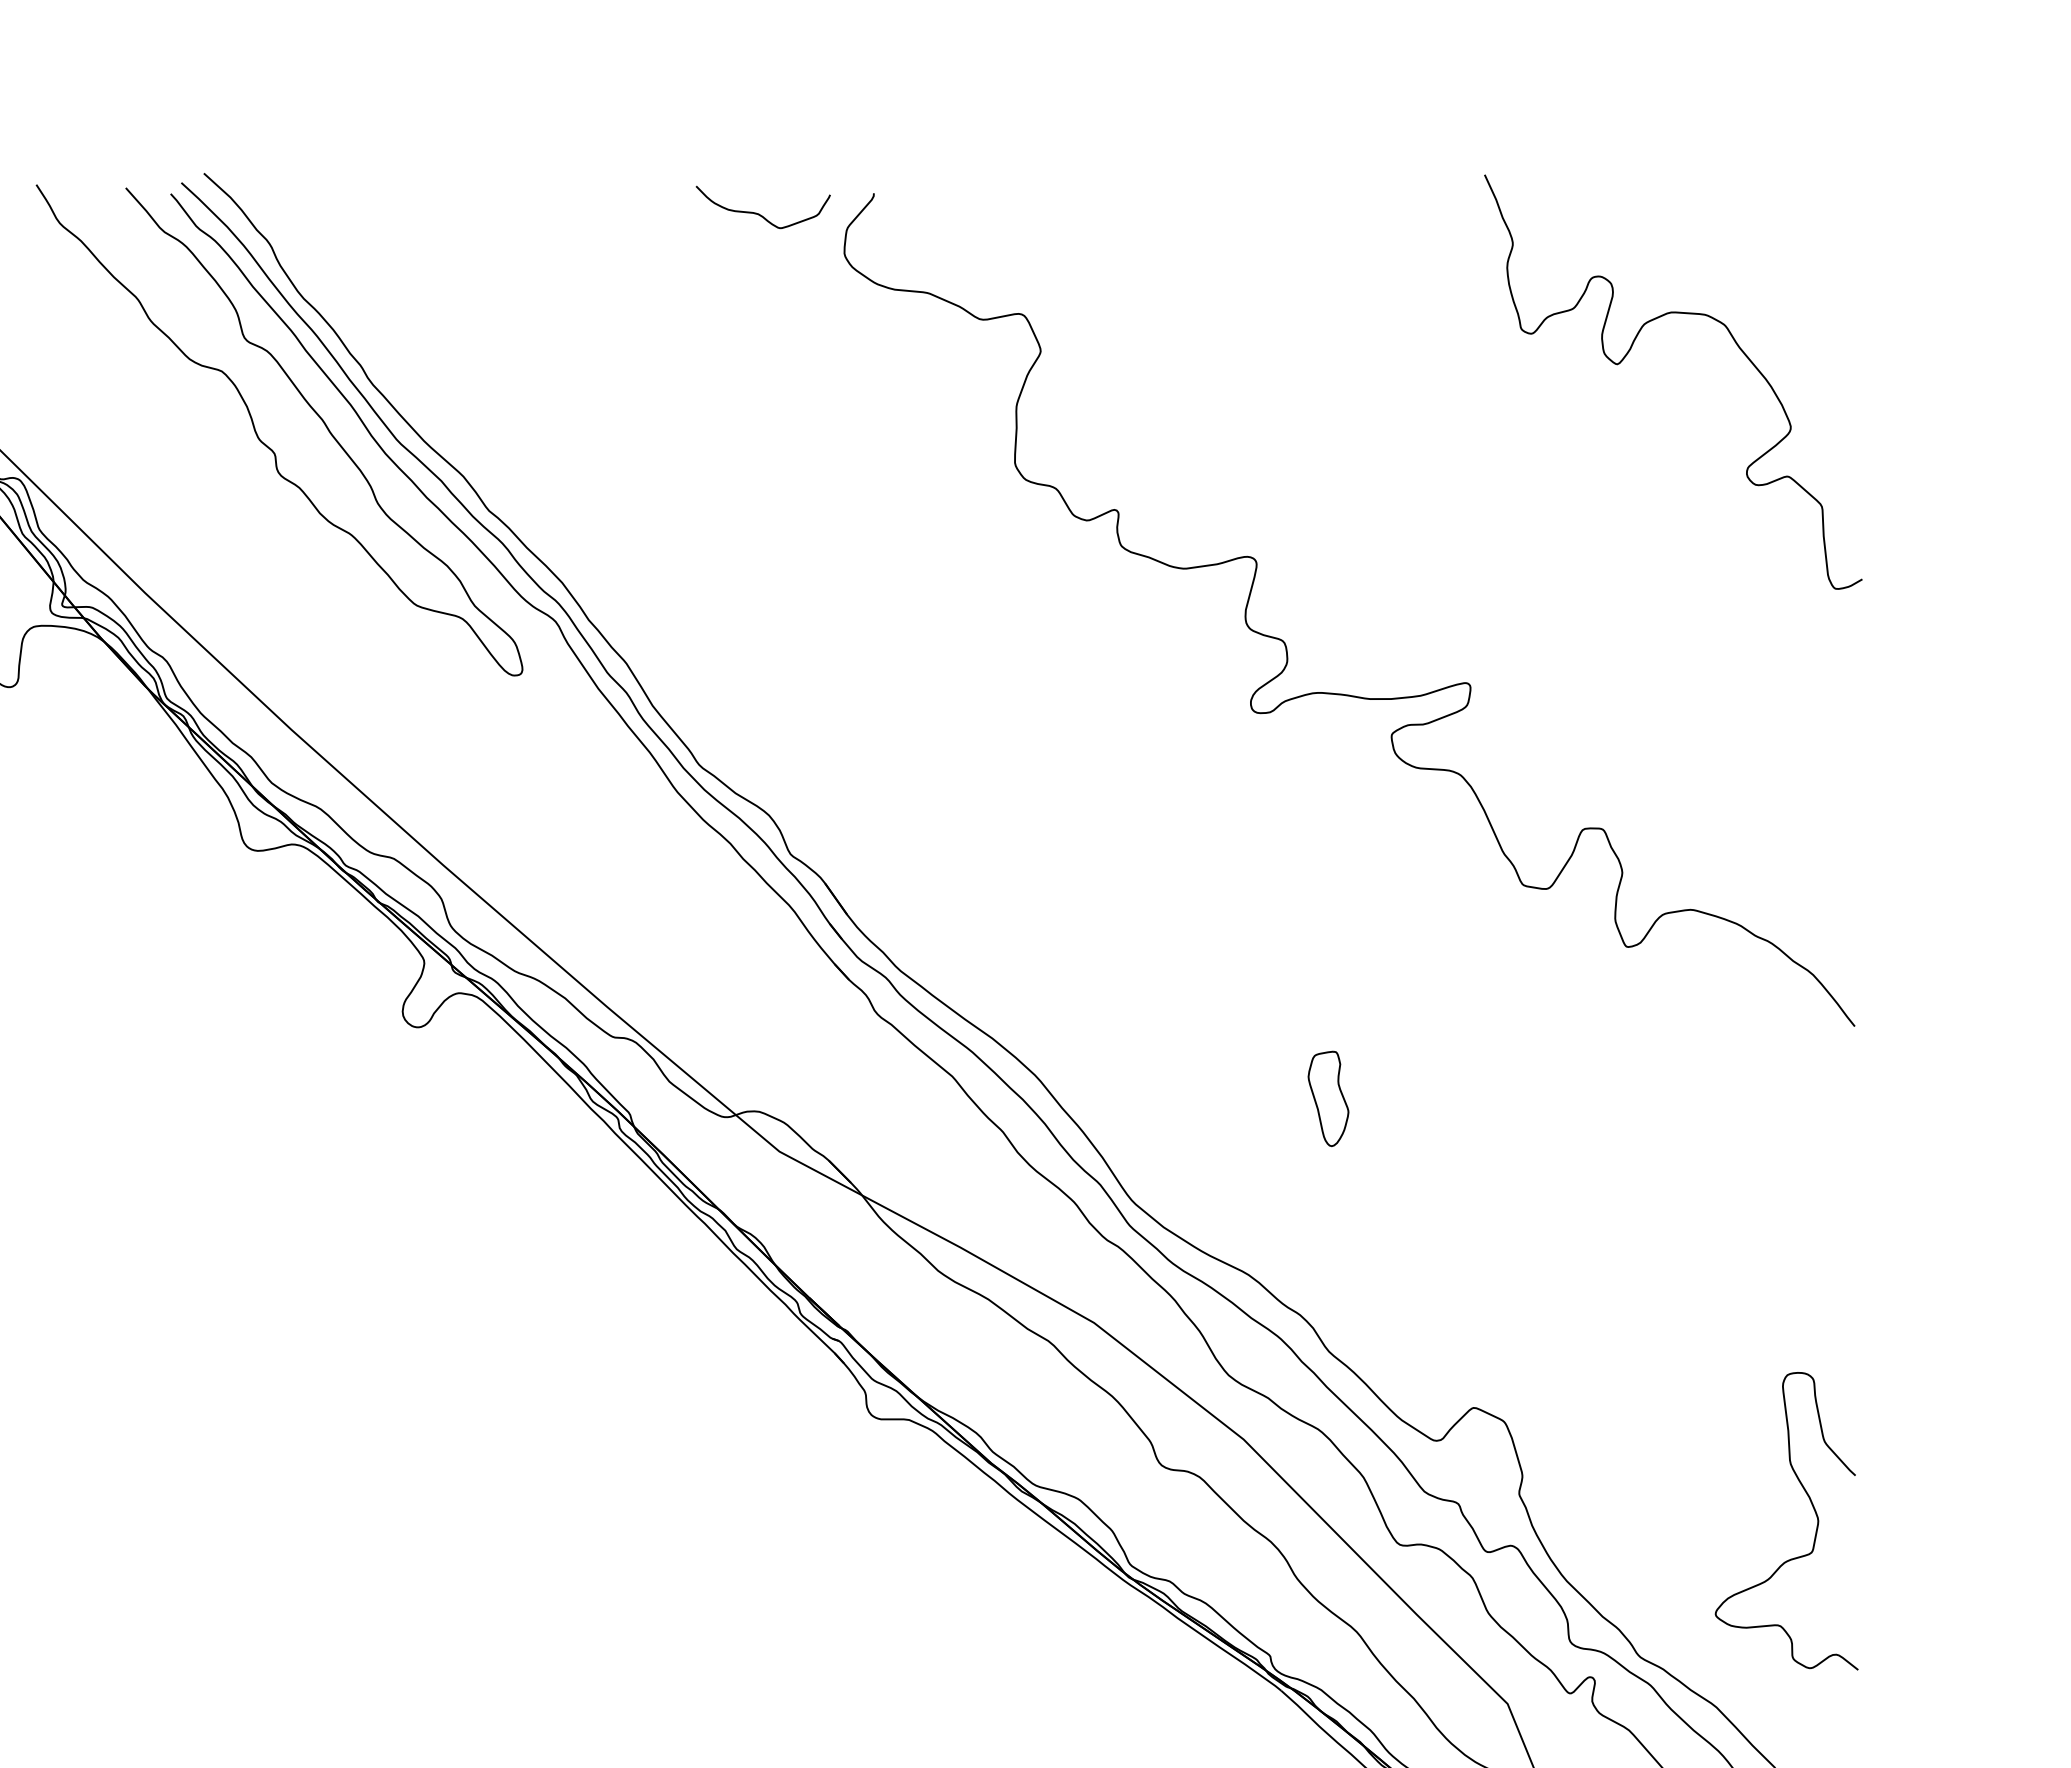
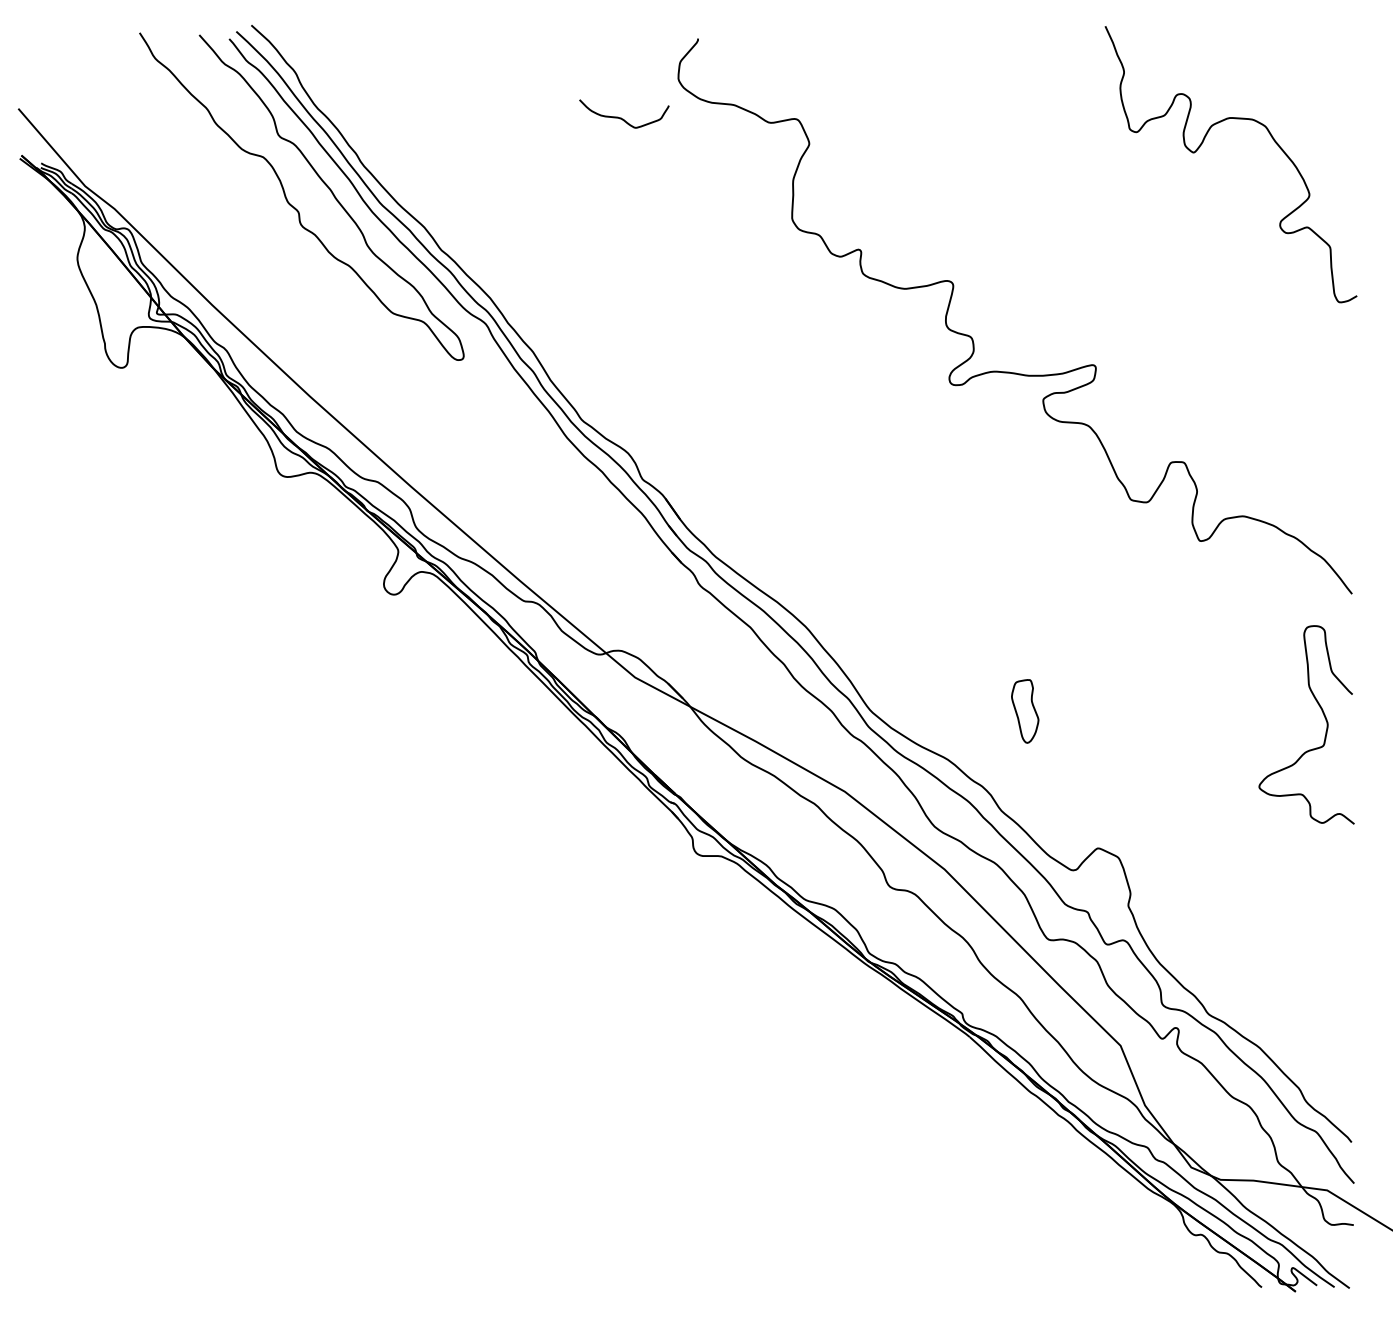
curve: (759, 212) -> (621, 117), moved
part: (1328, 1099) -> (1025, 711), moved
curve: (1813, 1511) -> (1324, 718), moved

